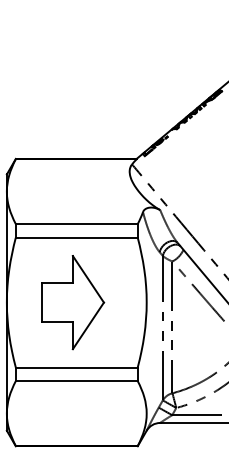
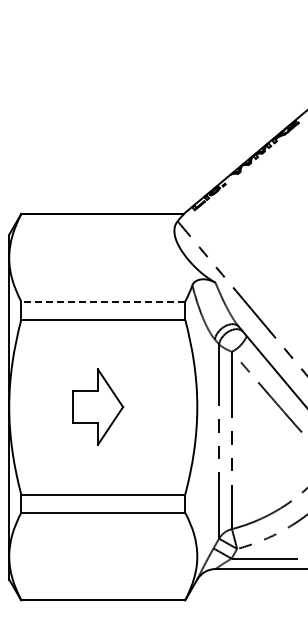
line: (76, 224) -> (103, 301), solid -> dashed
part: (72, 302) -> (97, 406), size x0.6

